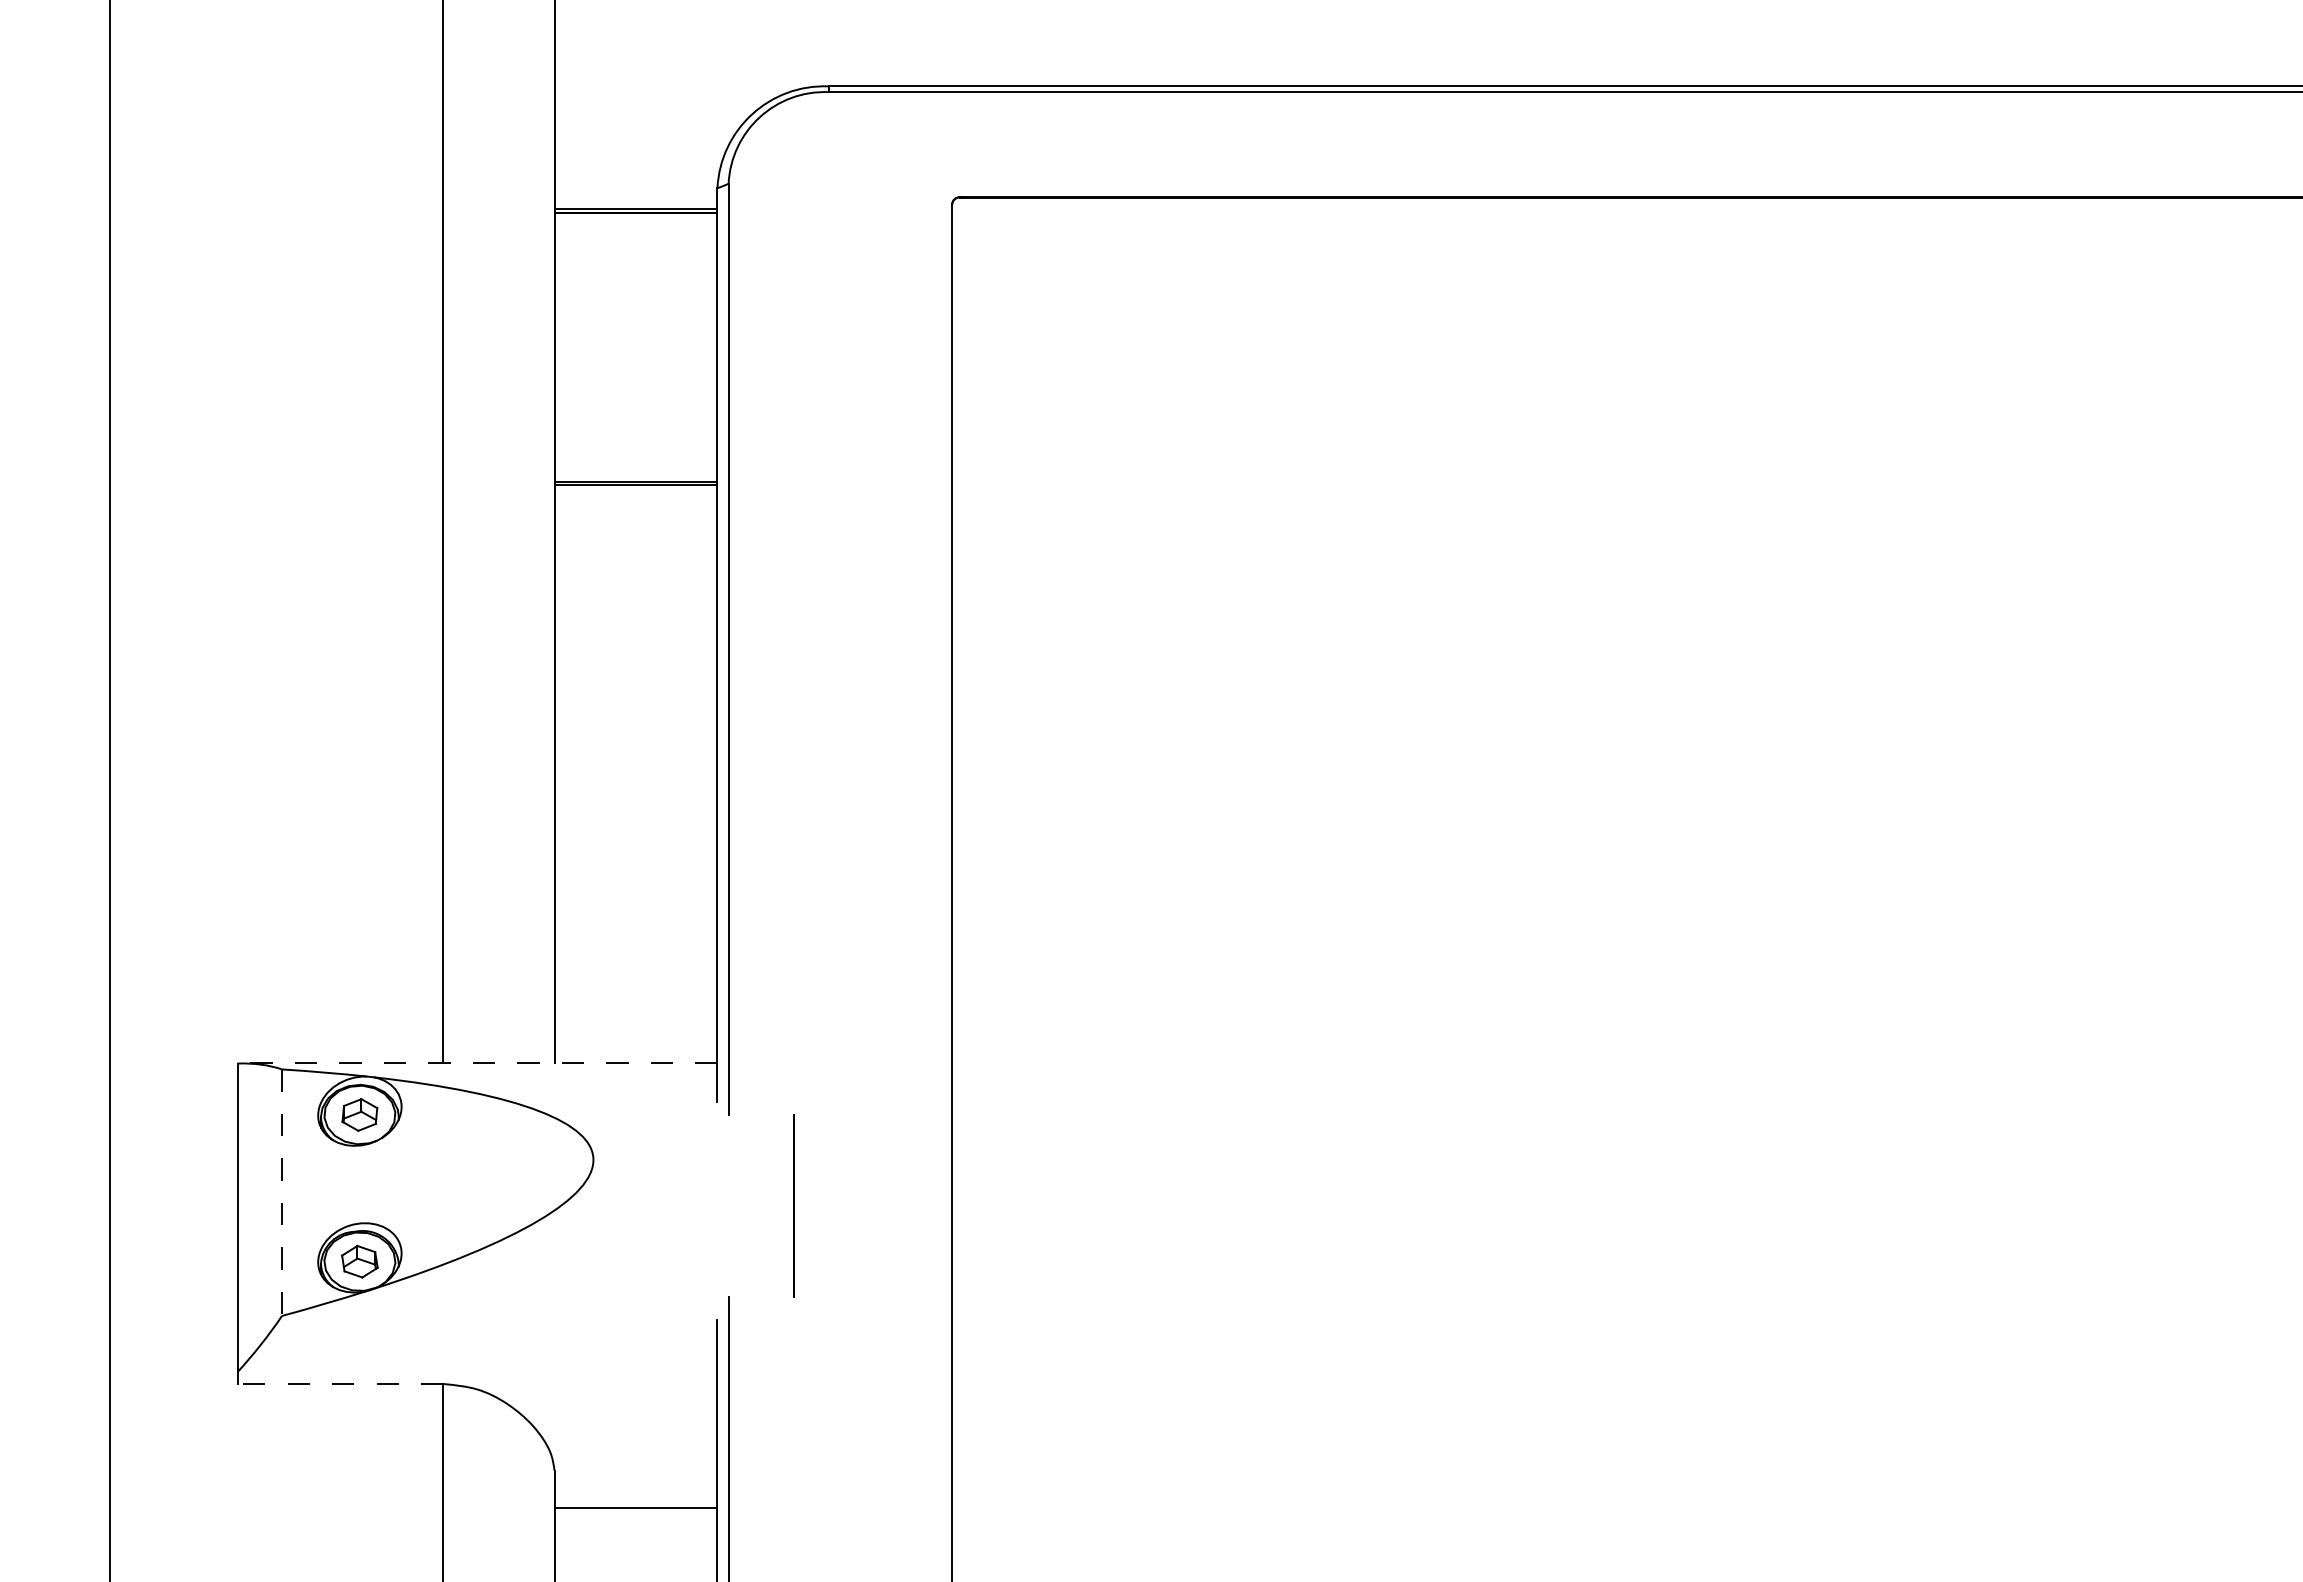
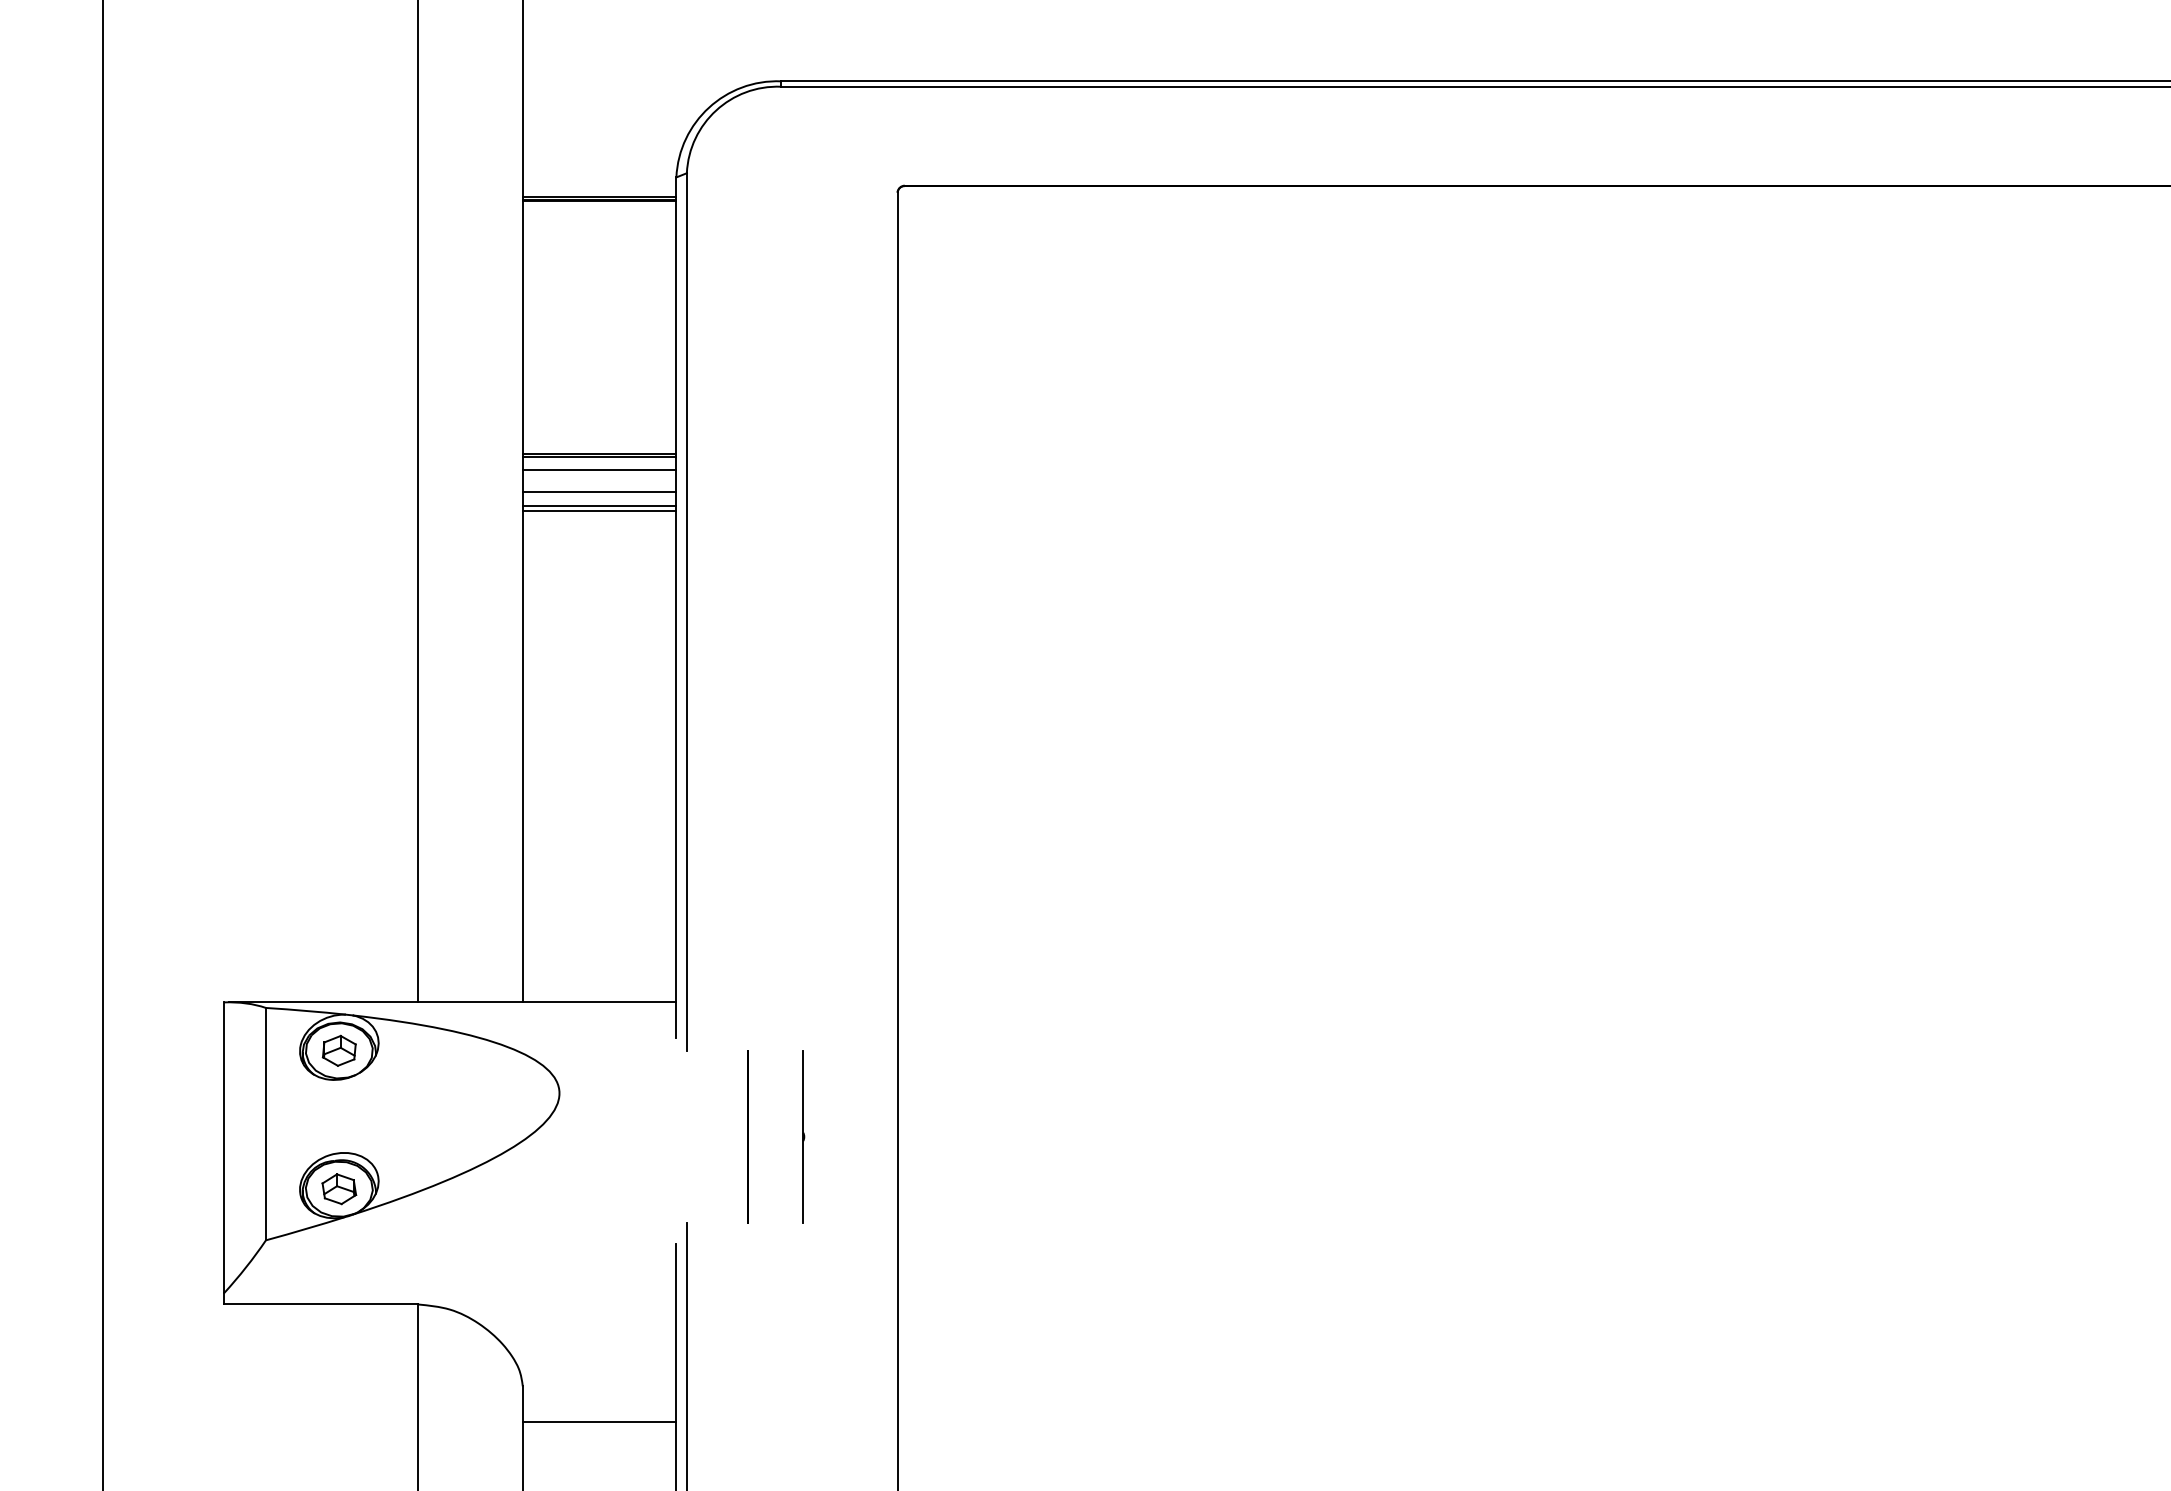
line: (635, 498) -> (599, 469), added
line: (635, 522) -> (599, 492), added
line: (635, 536) -> (599, 505), added
line: (635, 542) -> (599, 511), added
line: (479, 1063) -> (452, 1002), dashed -> solid
line: (282, 1193) -> (266, 1124), dashed -> solid
line: (852, 1205) -> (803, 1136), added
line: (340, 1384) -> (321, 1304), dashed -> solid

